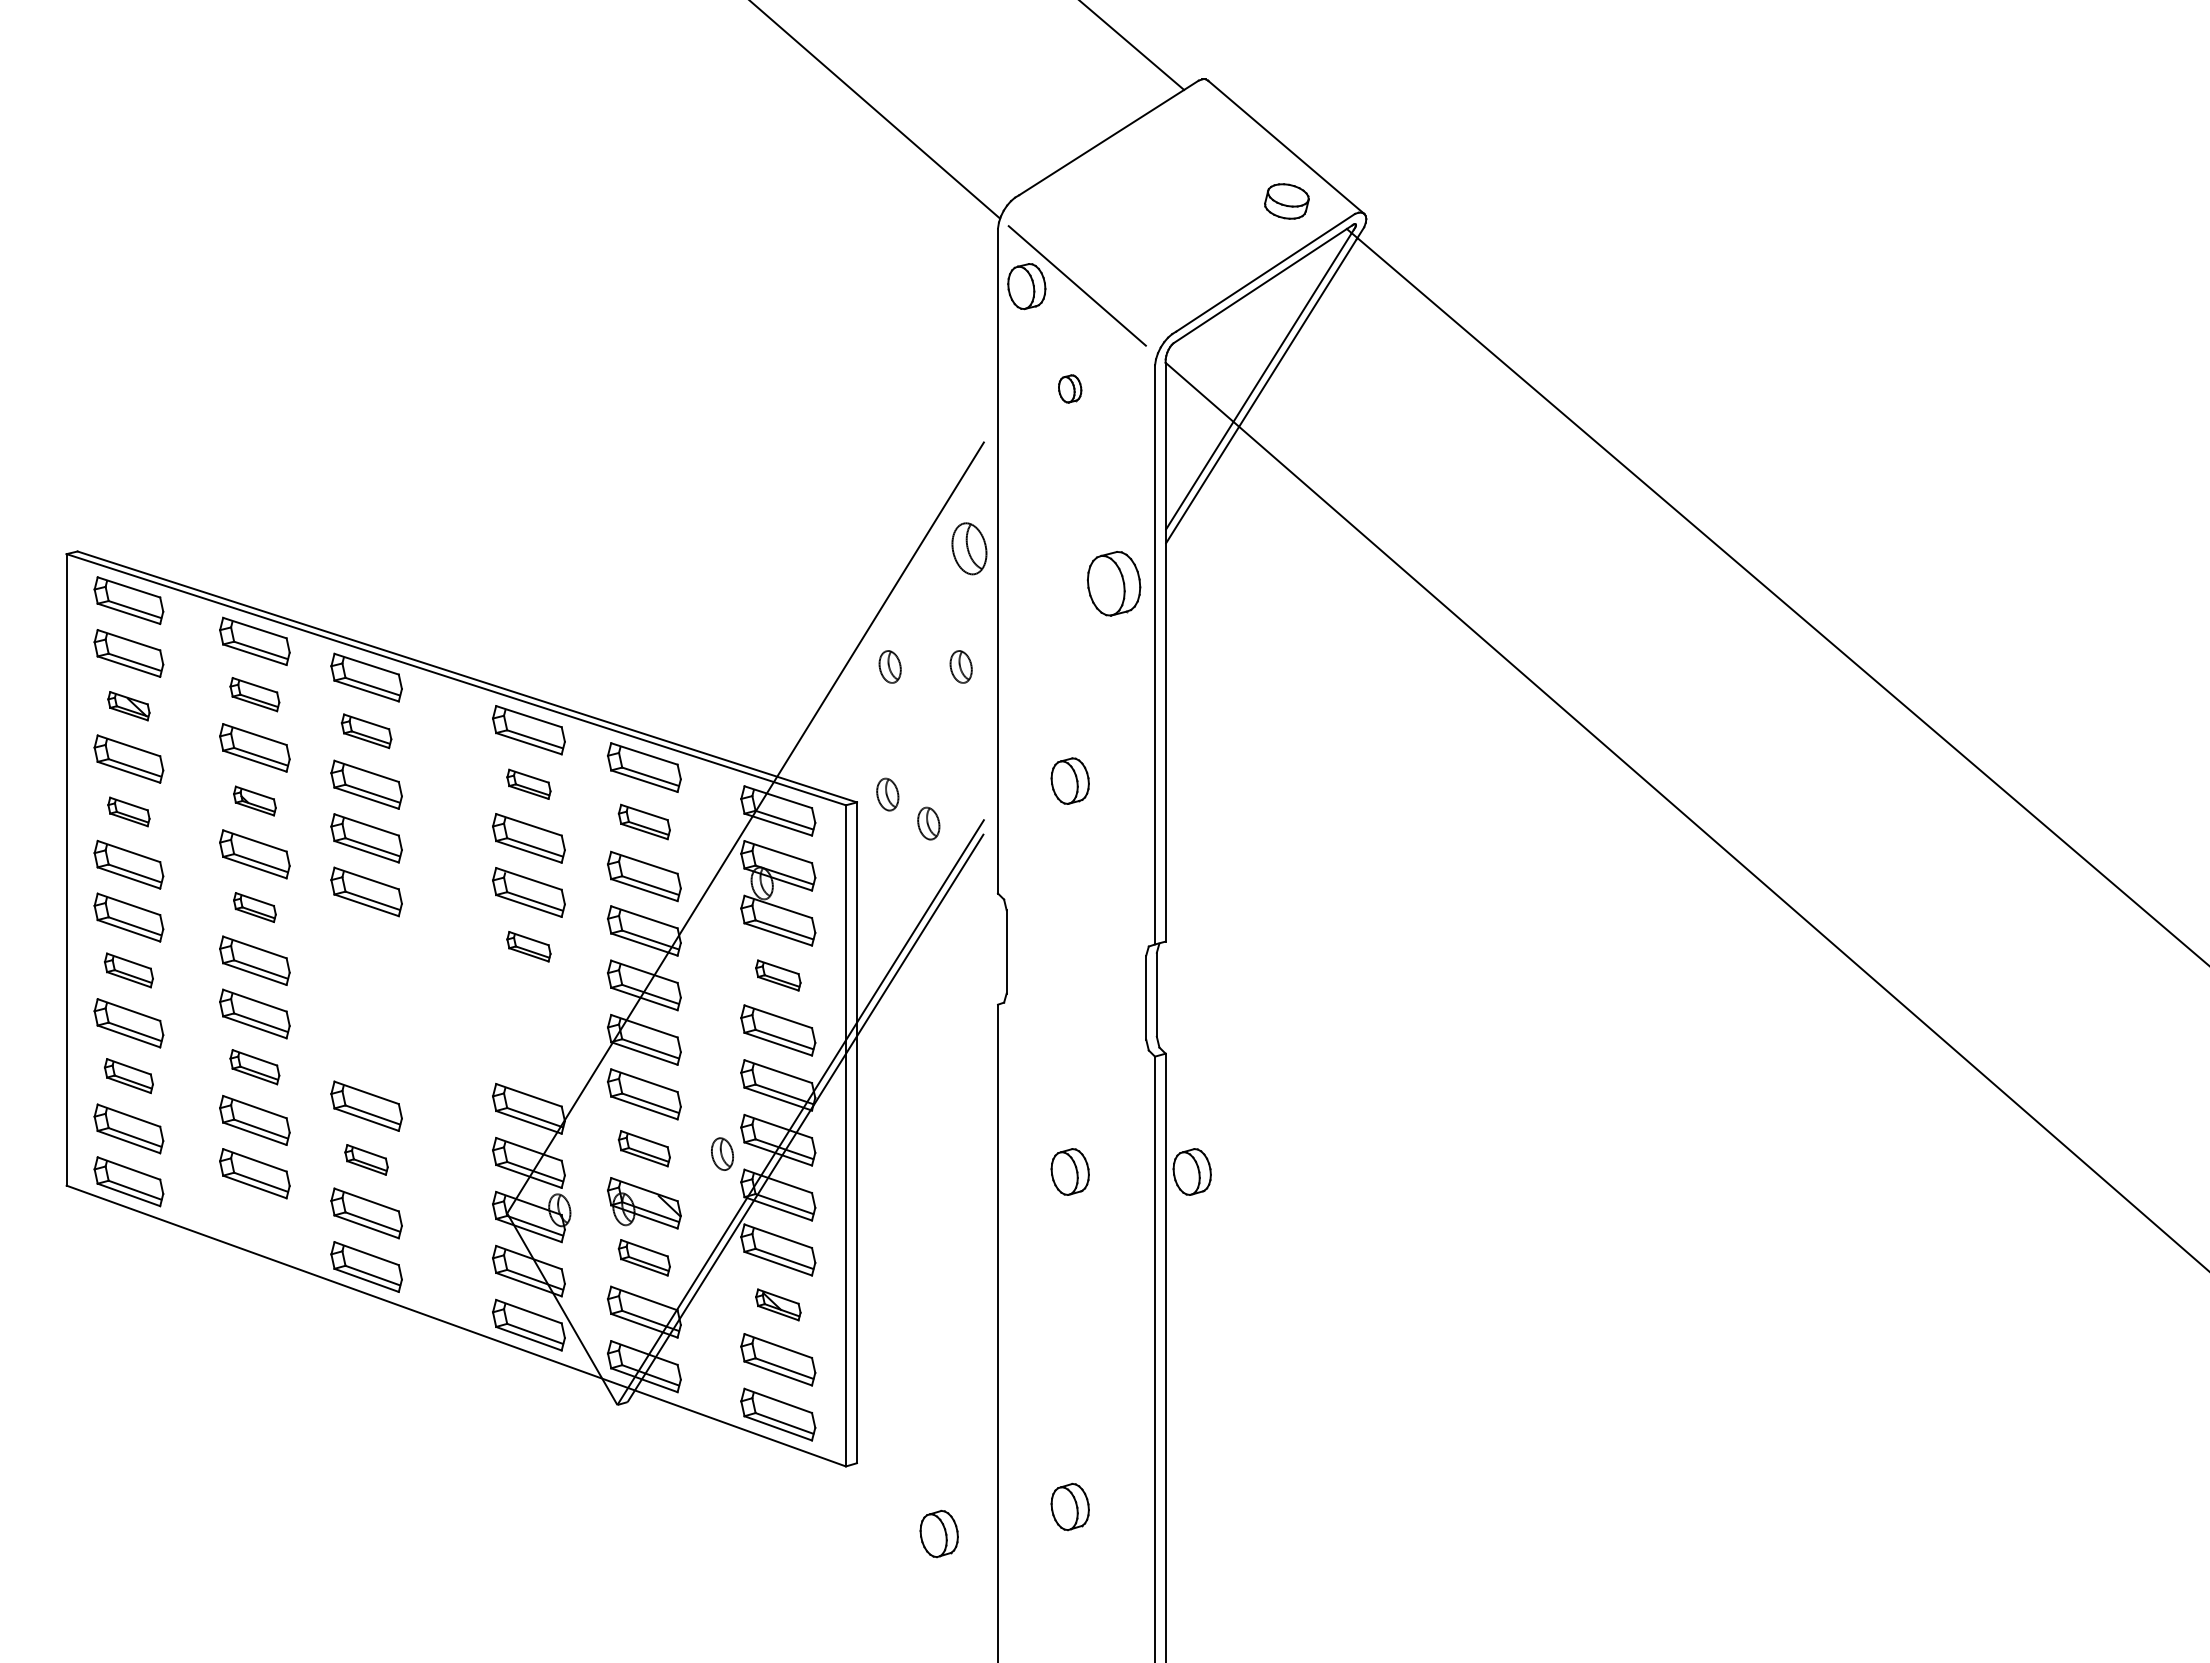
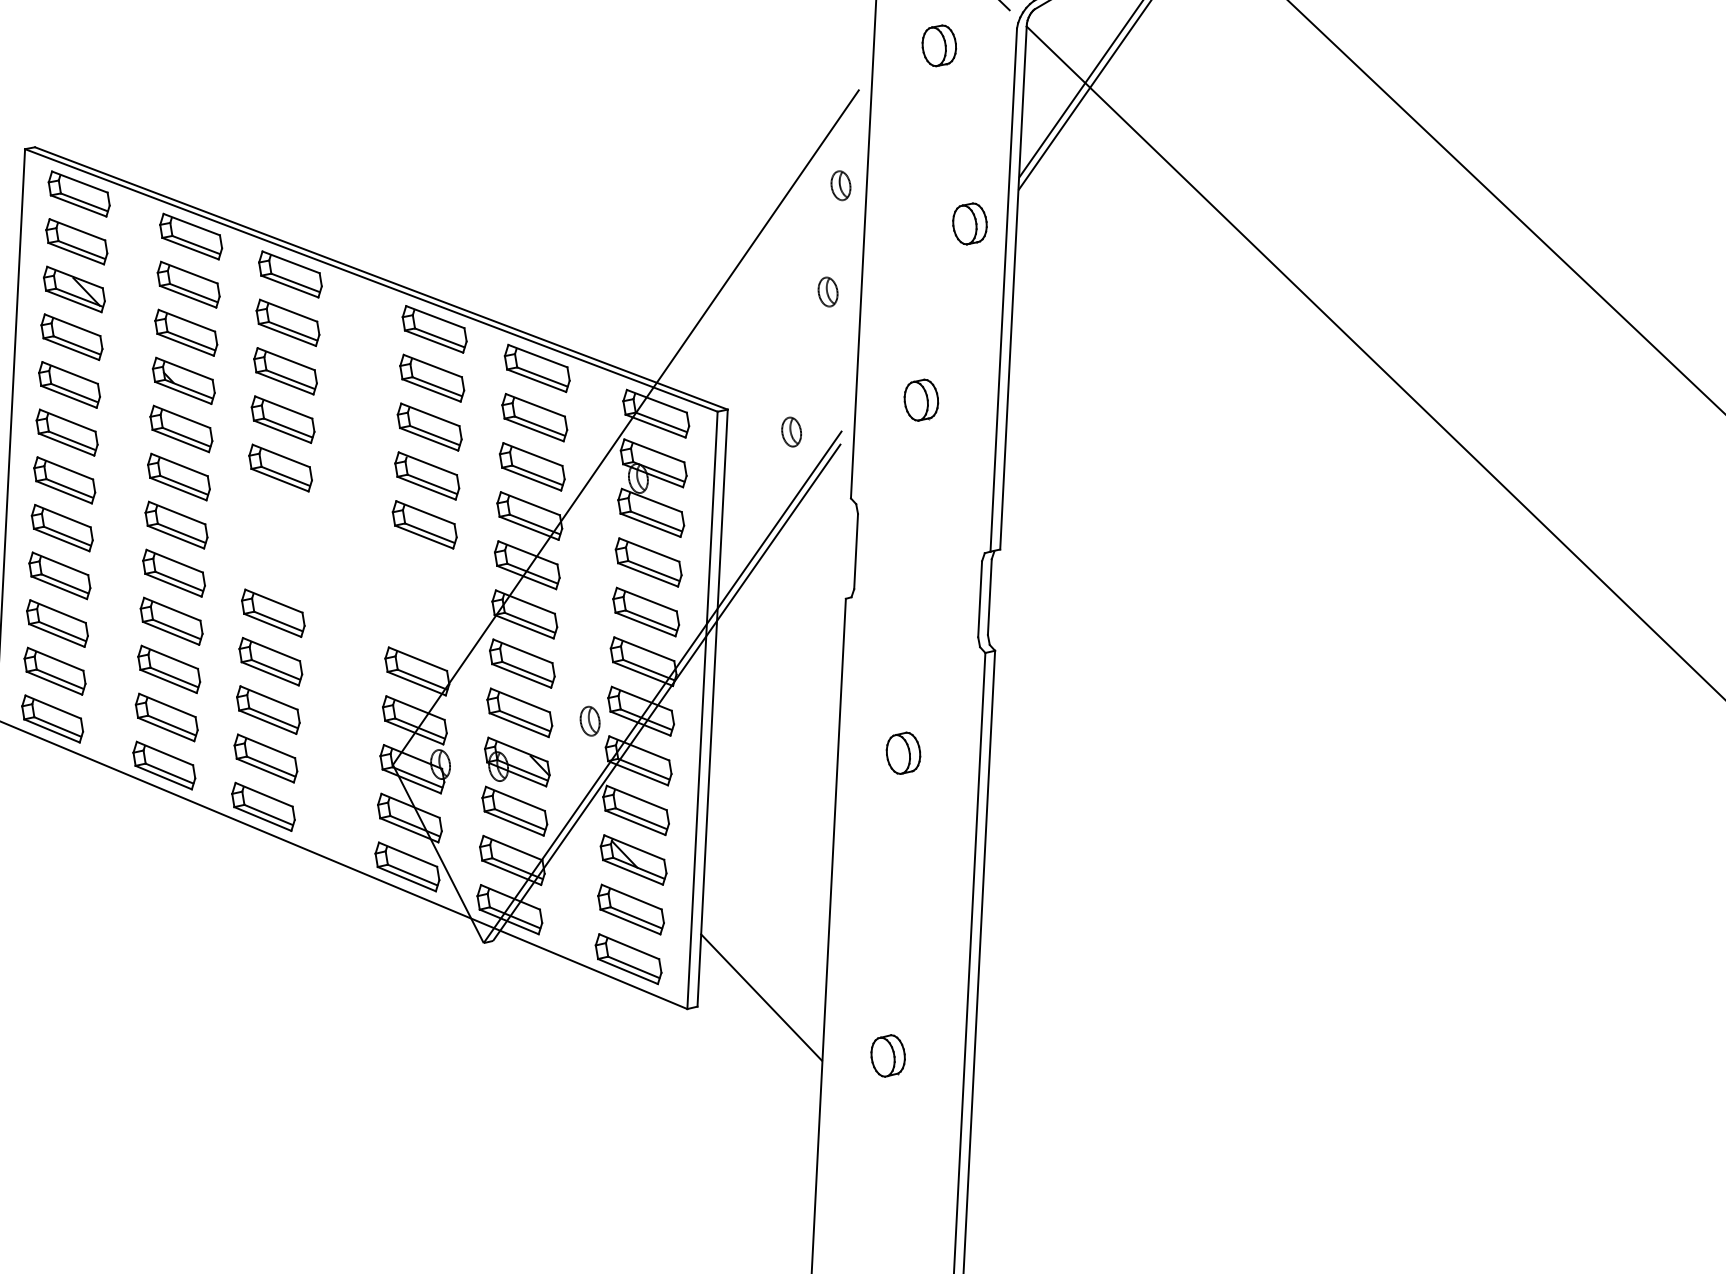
part: (1069, 388) -> (938, 45), size x1.67
part: (969, 548) -> (841, 185), size x0.62
part: (1113, 583) -> (969, 223), size x0.71
part: (889, 666) -> (763, 288), removed
part: (254, 694) -> (188, 284), size x1.43
part: (128, 705) -> (74, 288), size x1.67
part: (366, 731) -> (287, 323), size x1.43
part: (528, 784) -> (431, 378), size x1.67
part: (887, 794) -> (755, 403), removed
part: (254, 800) -> (183, 380), size x1.67
part: (128, 811) -> (69, 384), size x1.67
part: (644, 821) -> (534, 417), size x1.43
part: (254, 907) -> (178, 477), size x1.67
part: (528, 946) -> (424, 524), size x1.67
part: (128, 970) -> (61, 528), size x1.43
part: (778, 975) -> (648, 562), size x1.67
part: (366, 1052) -> (273, 613), added
part: (254, 1066) -> (171, 620), size x1.43
part: (128, 1075) -> (57, 623), size x1.43
part: (644, 1148) -> (519, 712), size x1.43
part: (366, 1159) -> (268, 709), size x1.67
part: (1191, 1171) -> (1013, 758), removed
part: (254, 1226) -> (164, 765), added
part: (644, 1257) -> (514, 811), size x1.43
part: (778, 1304) -> (633, 859), size x1.67
line: (927, 1449) -> (761, 997), added
part: (938, 1533) -> (767, 1073), removed

